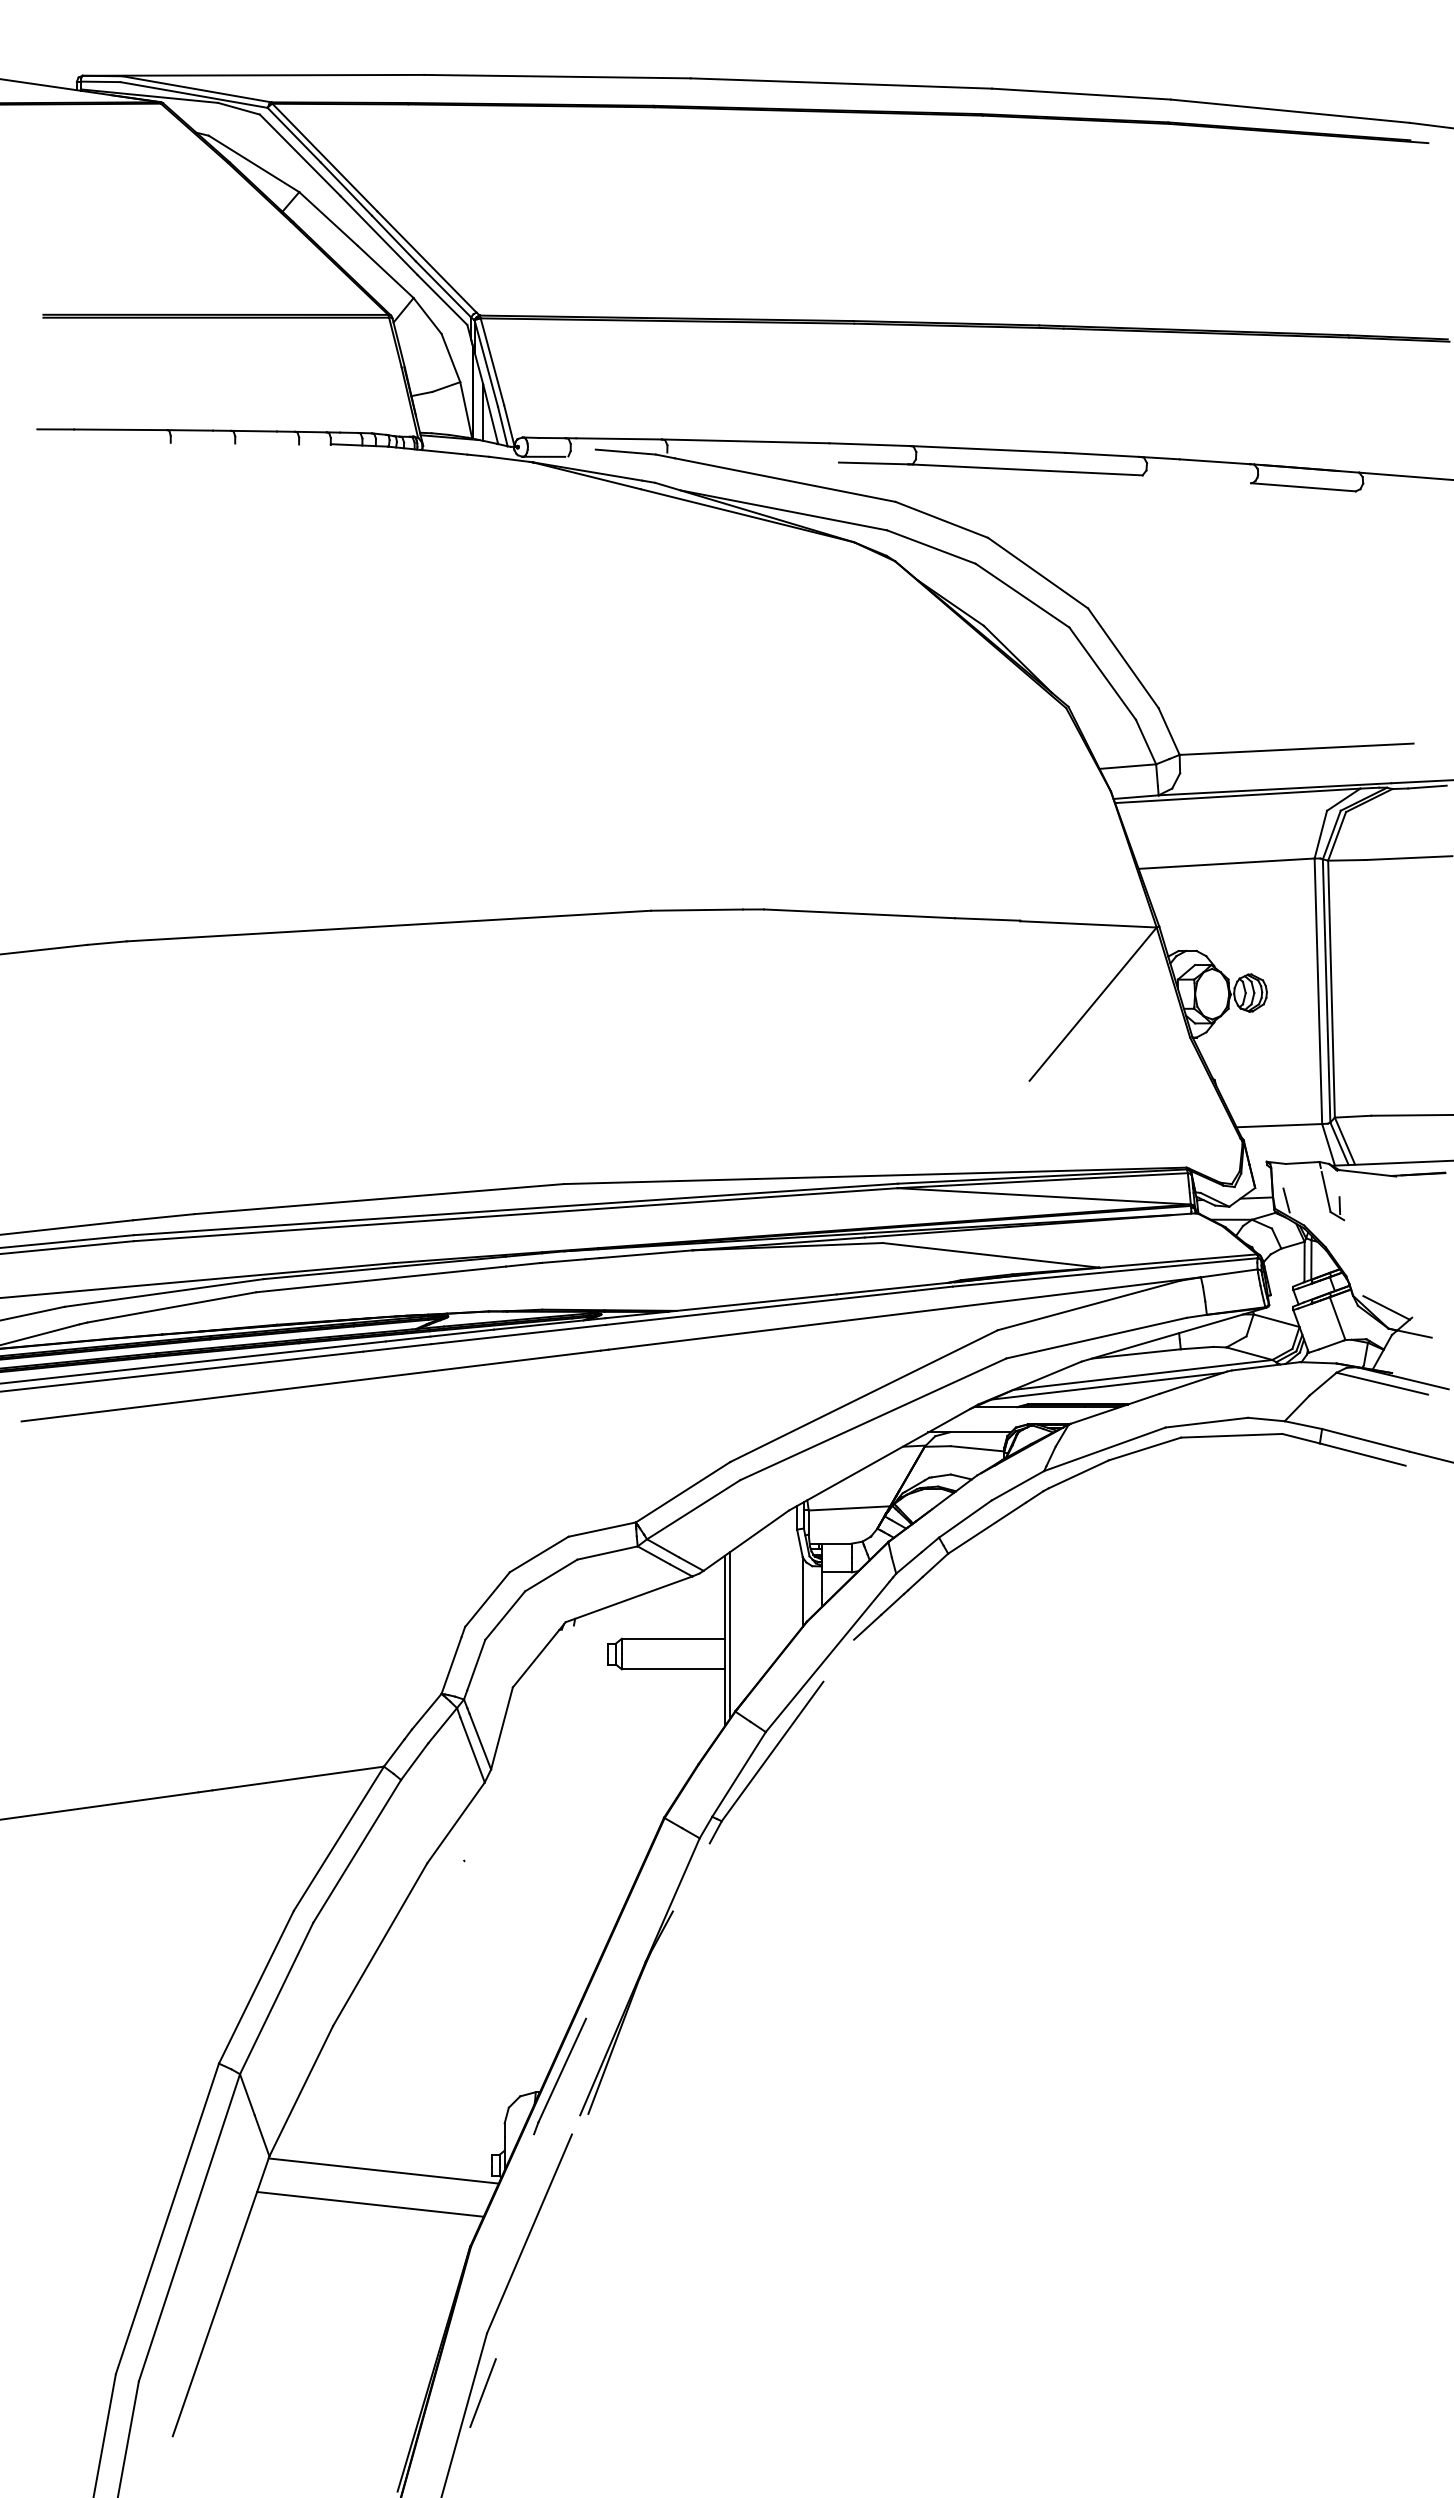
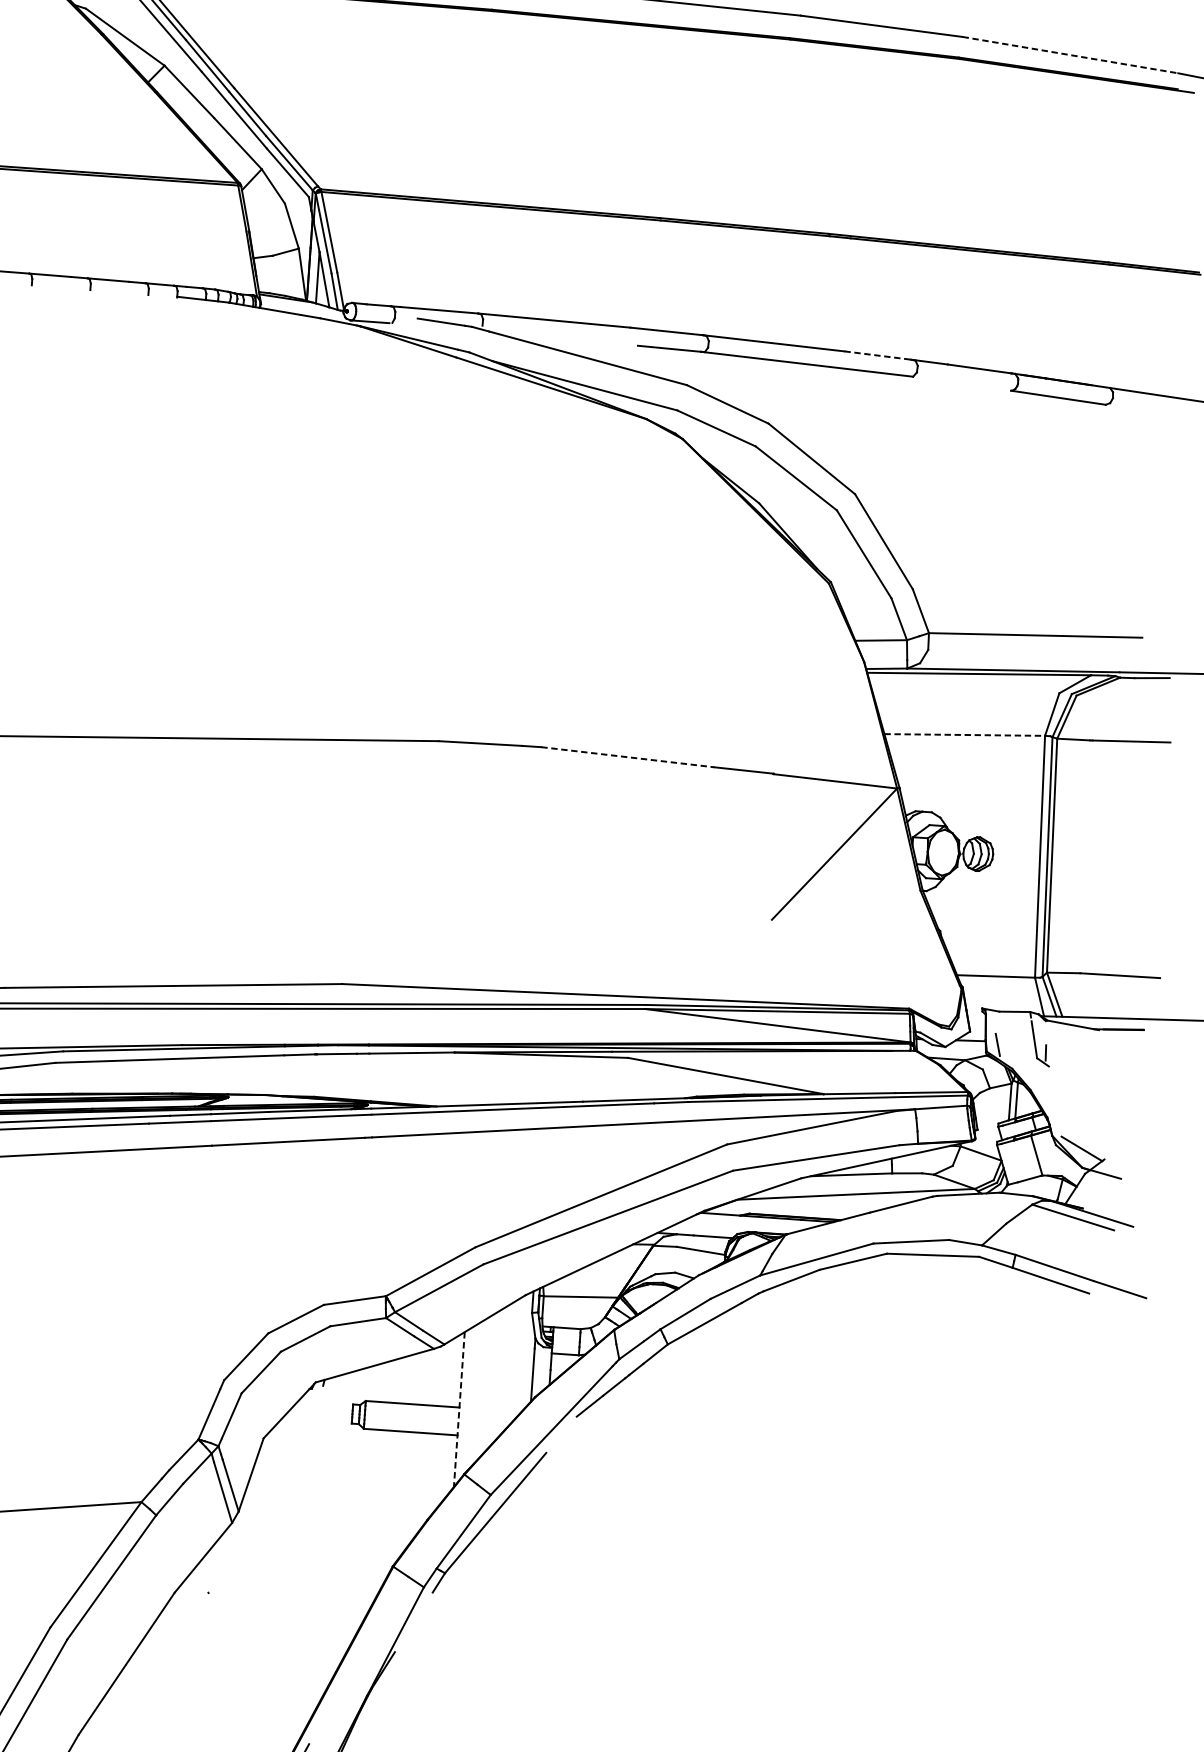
line: (1290, 111) -> (1070, 55), solid -> dashed
line: (1102, 454) -> (877, 355), solid -> dashed
line: (1227, 863) -> (965, 734), solid -> dashed
line: (859, 913) -> (627, 756), solid -> dashed
line: (1107, 1385) -> (823, 1201), removed
line: (730, 1635) -> (464, 1404), removed
line: (724, 1641) -> (458, 1410), solid -> dashed

